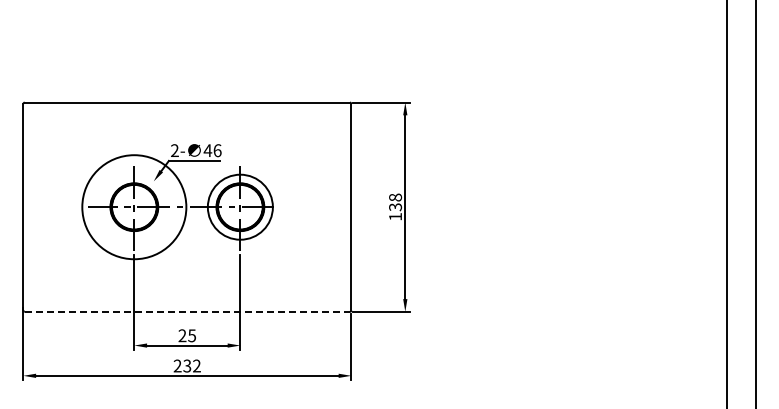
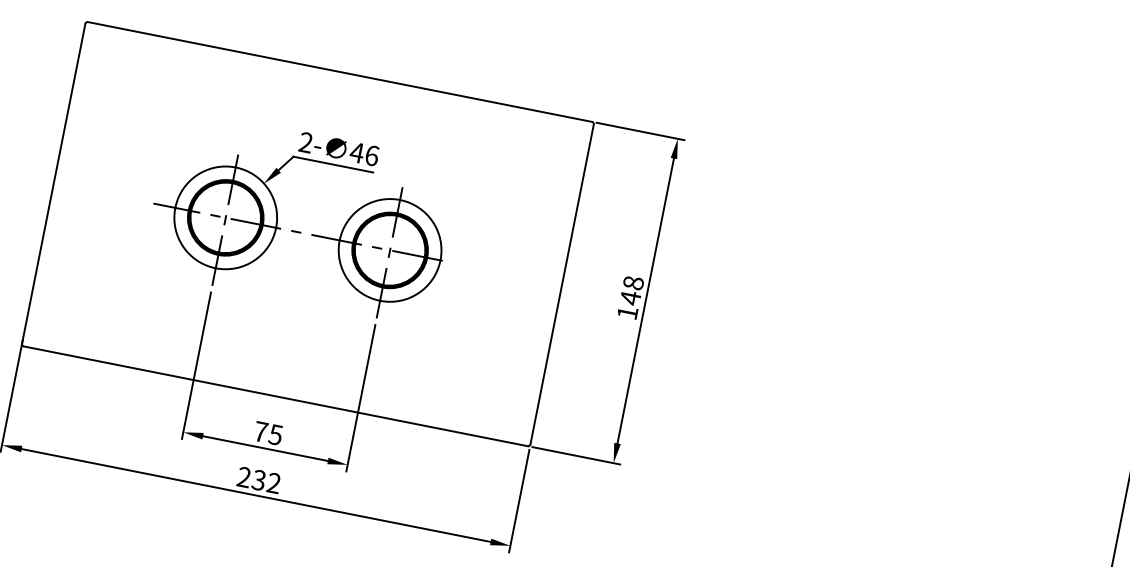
circle: (133, 206) -> (224, 216), size x0.62
text: (395, 207) -> (630, 298), 138 -> 148
line: (187, 311) -> (276, 395), dashed -> solid
text: (182, 335) -> (261, 431), 25 -> 75

